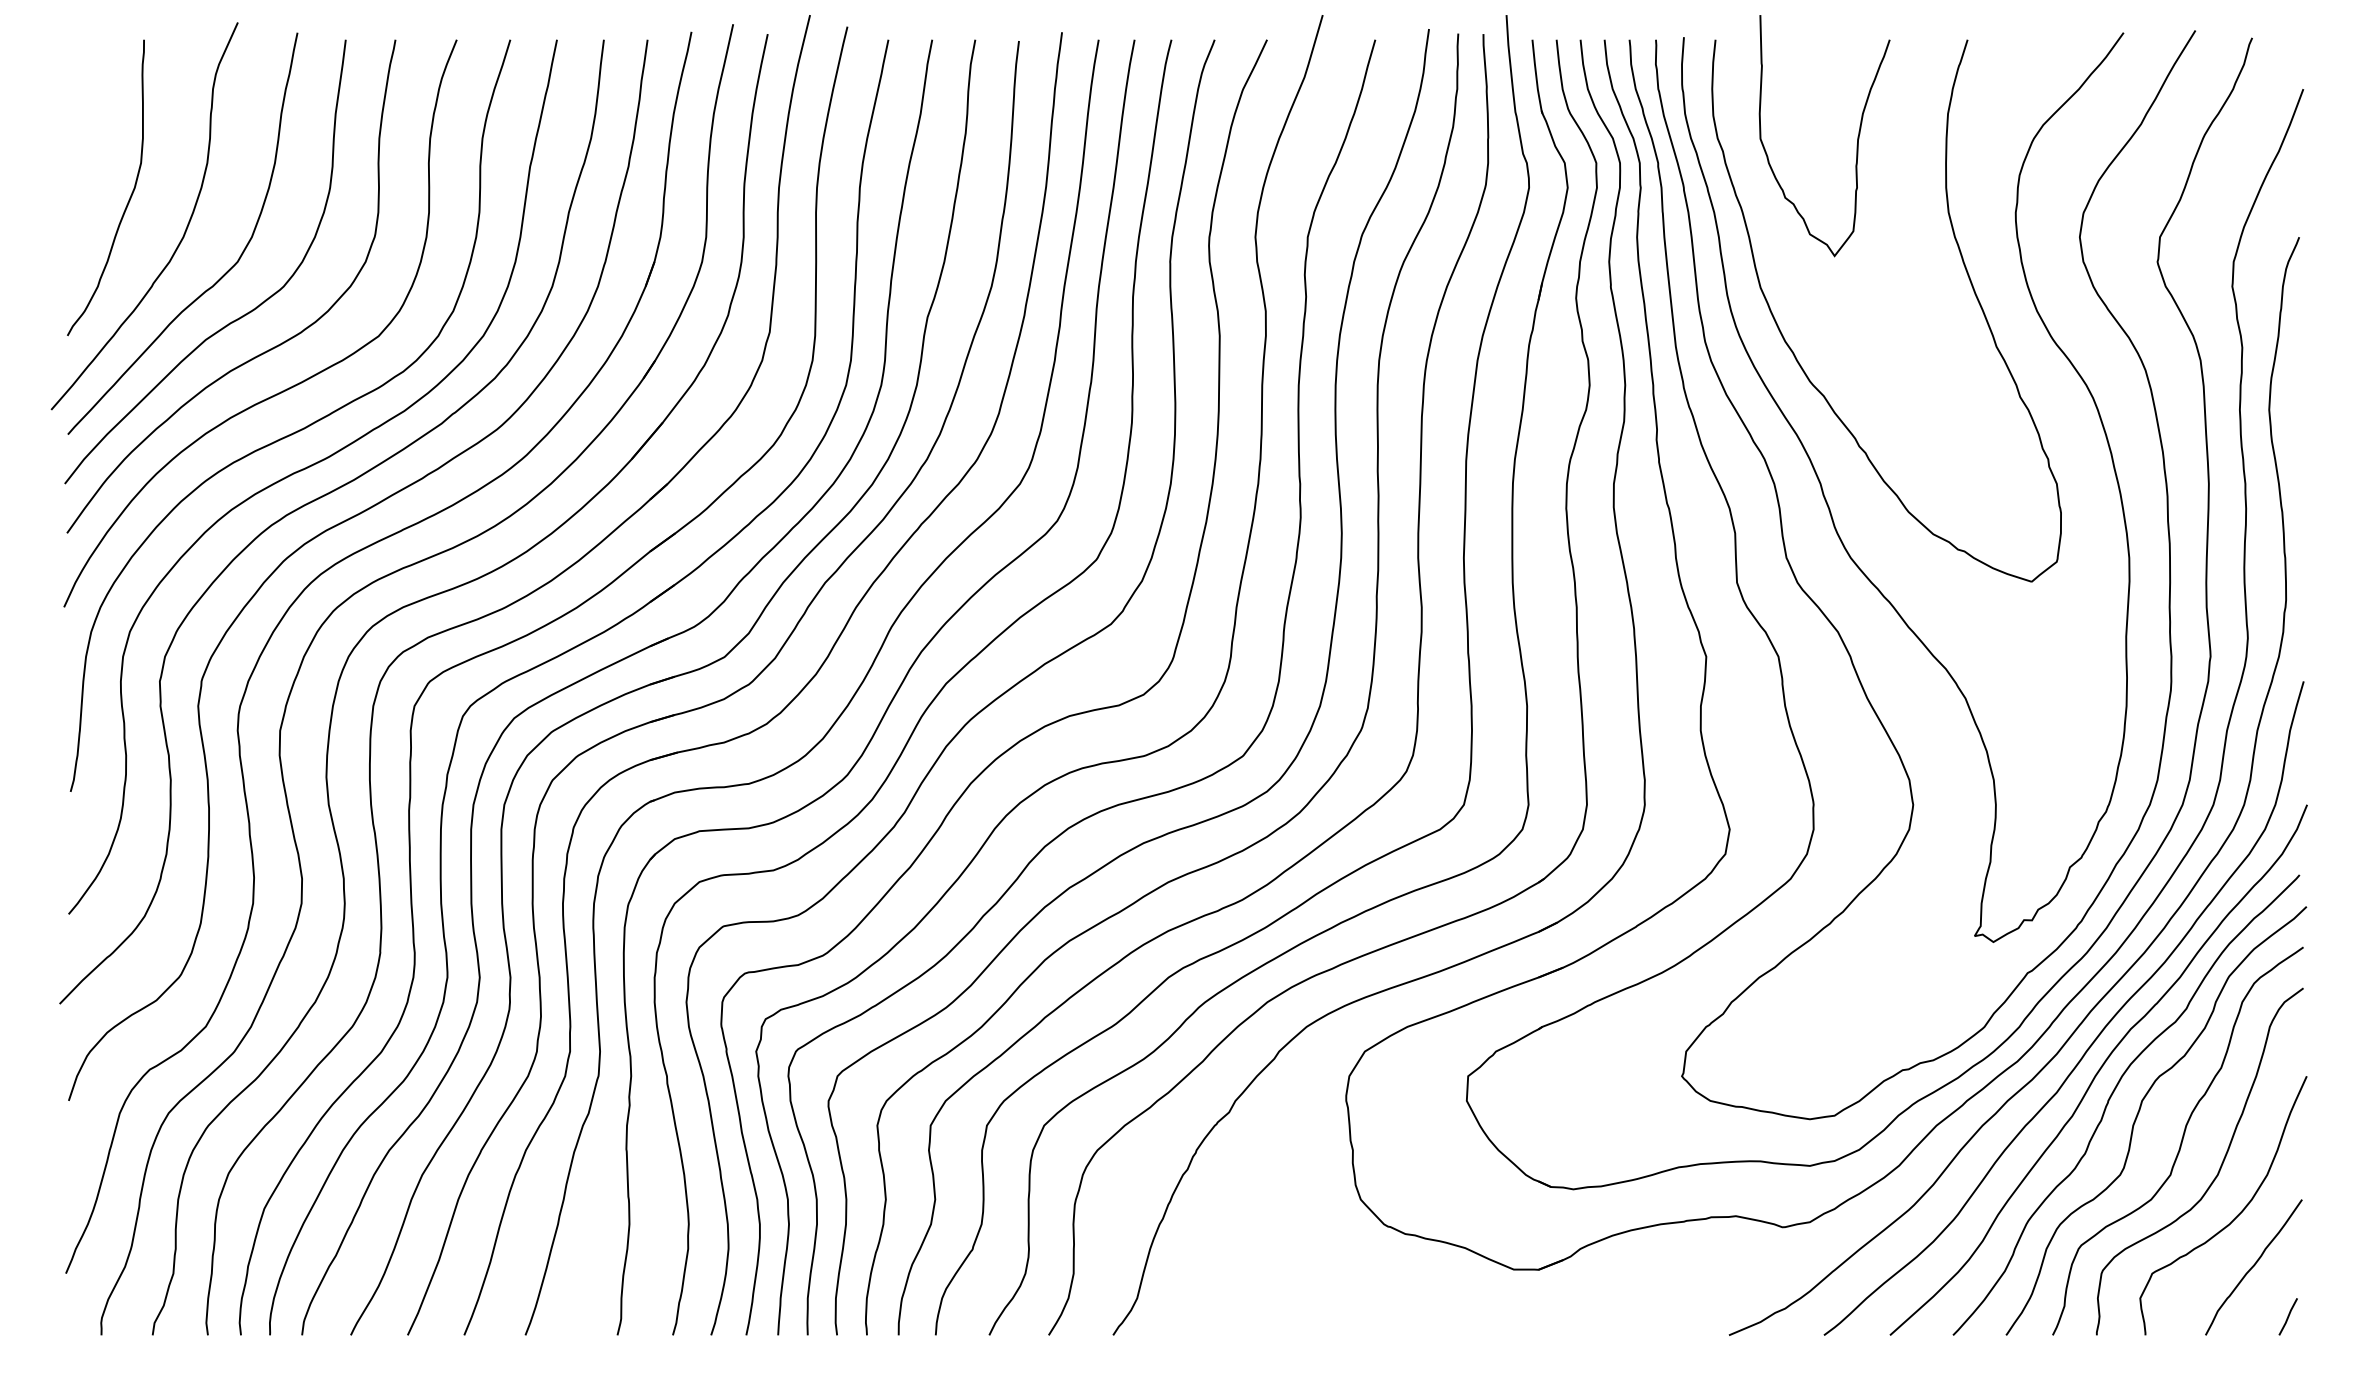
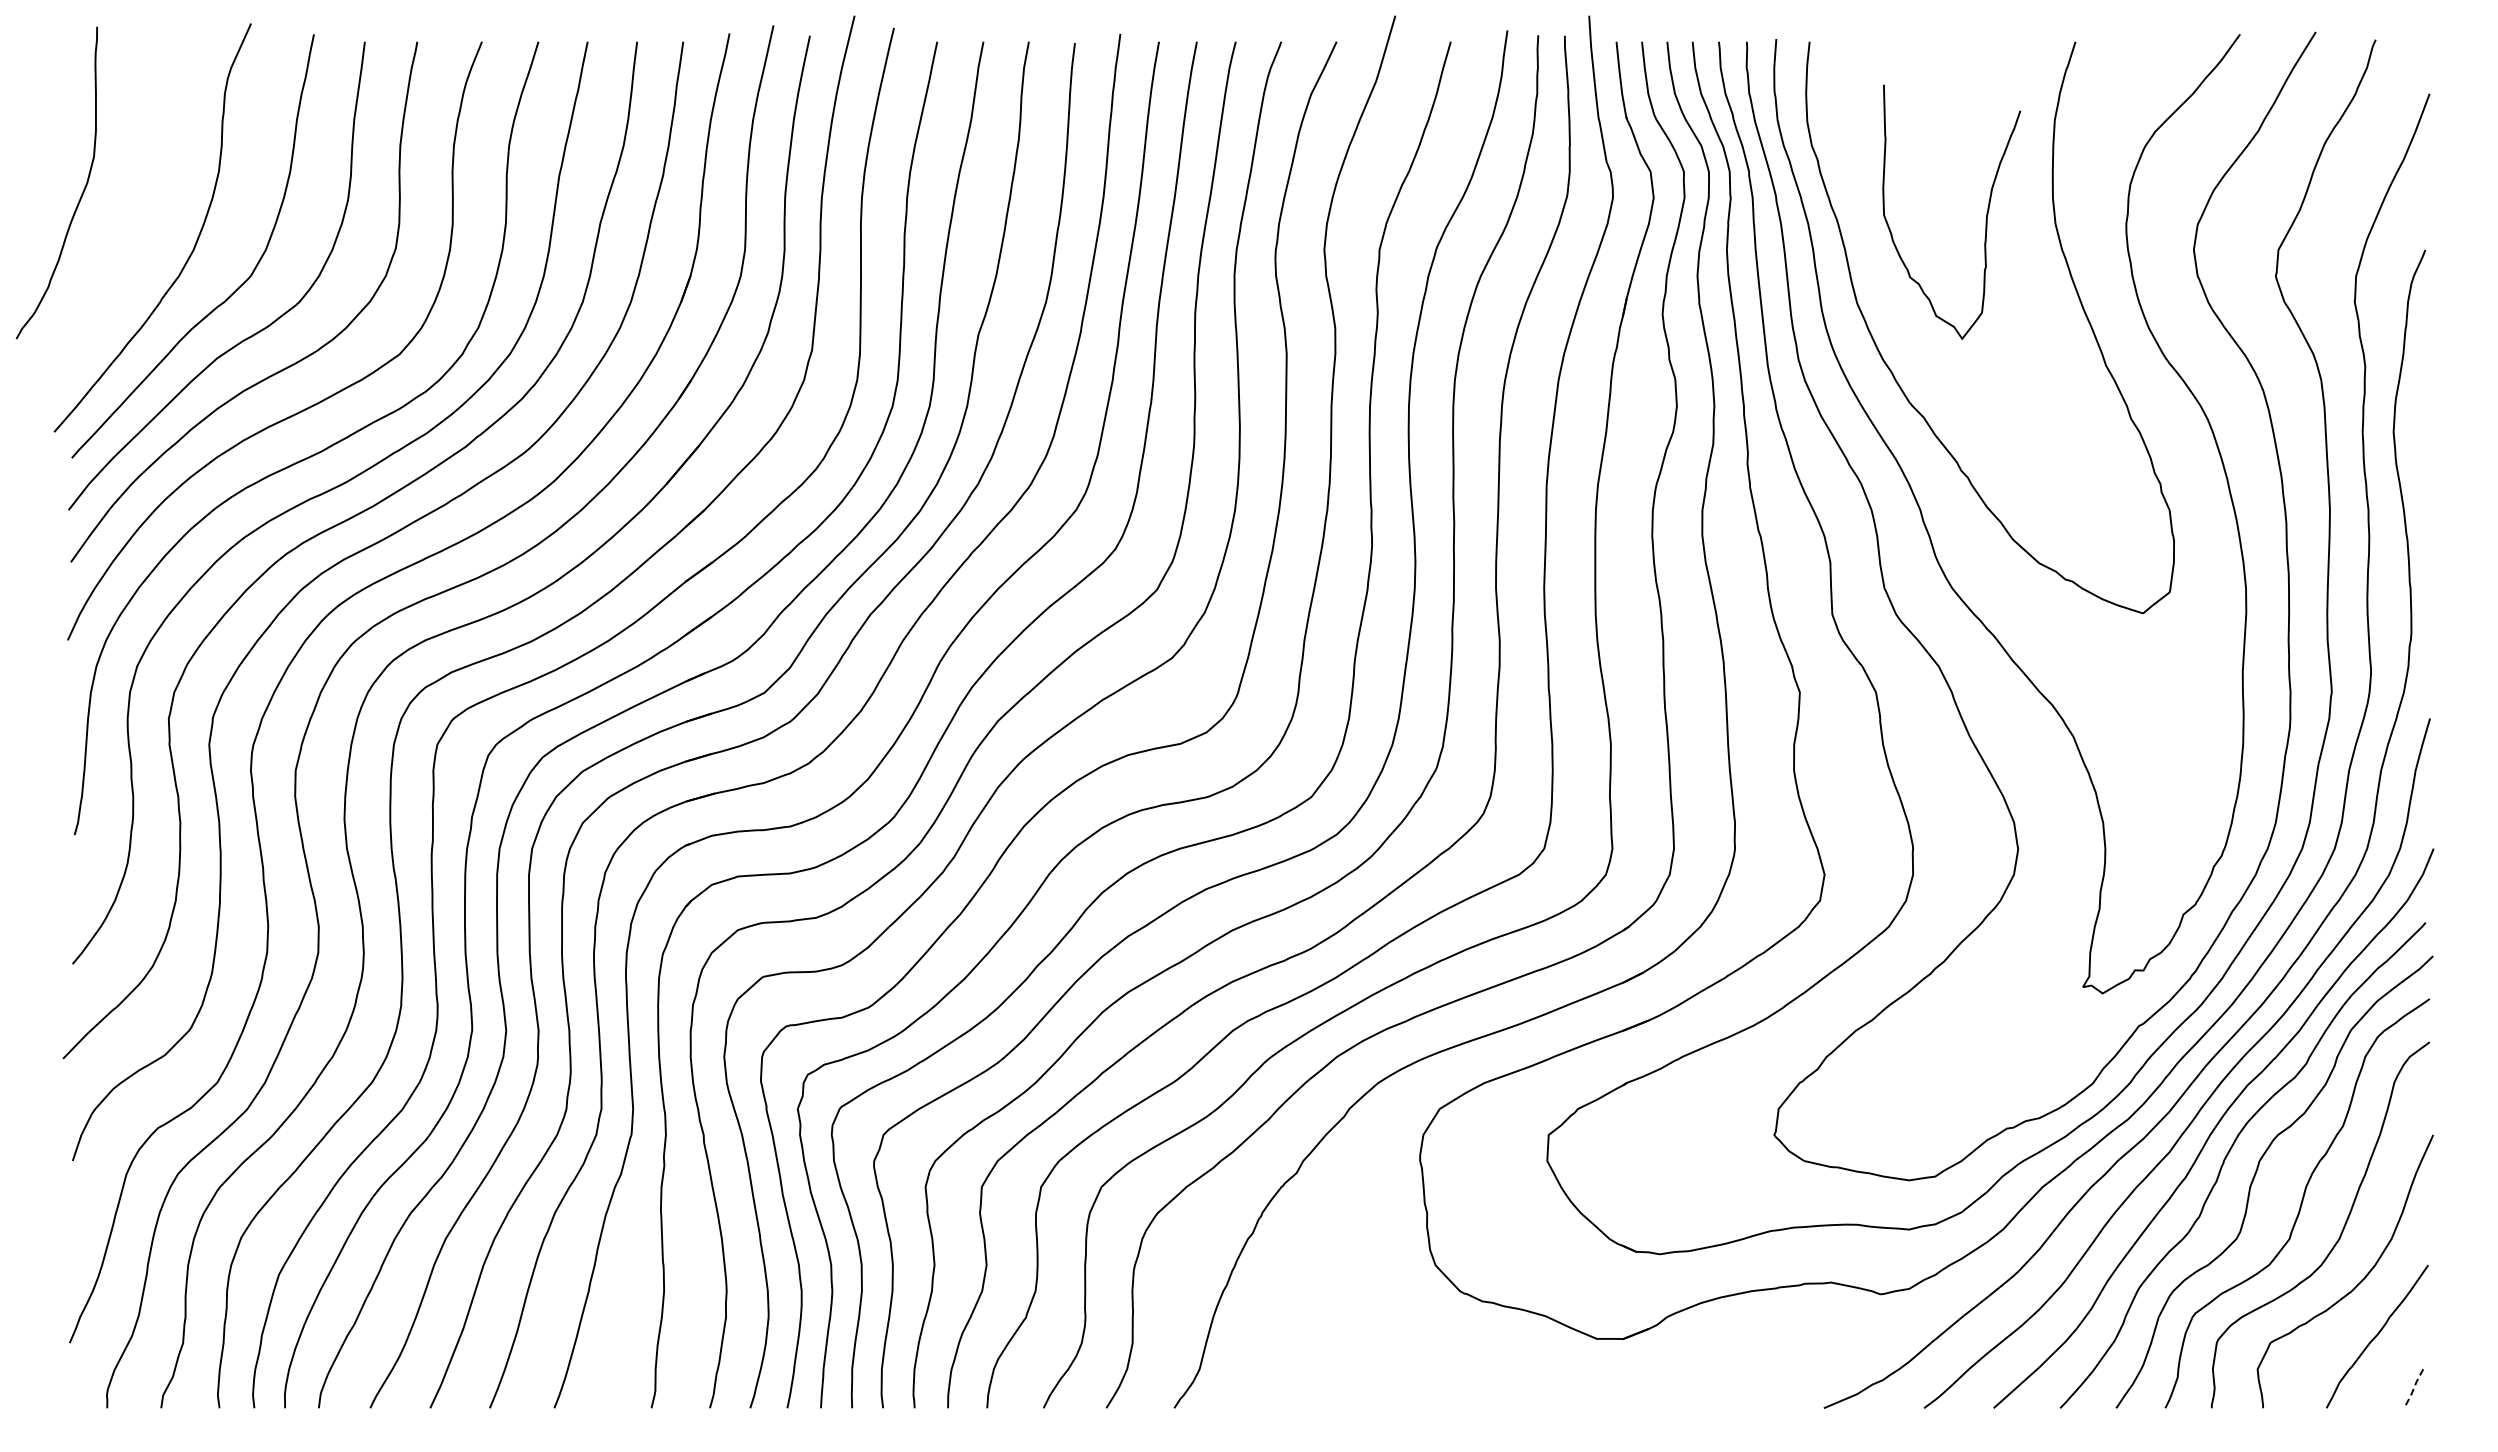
curve: (1856, 142) -> (1985, 219), moved
curve: (129, 197) -> (81, 193), moved
line: (2288, 1317) -> (2413, 1389), solid -> dashed

